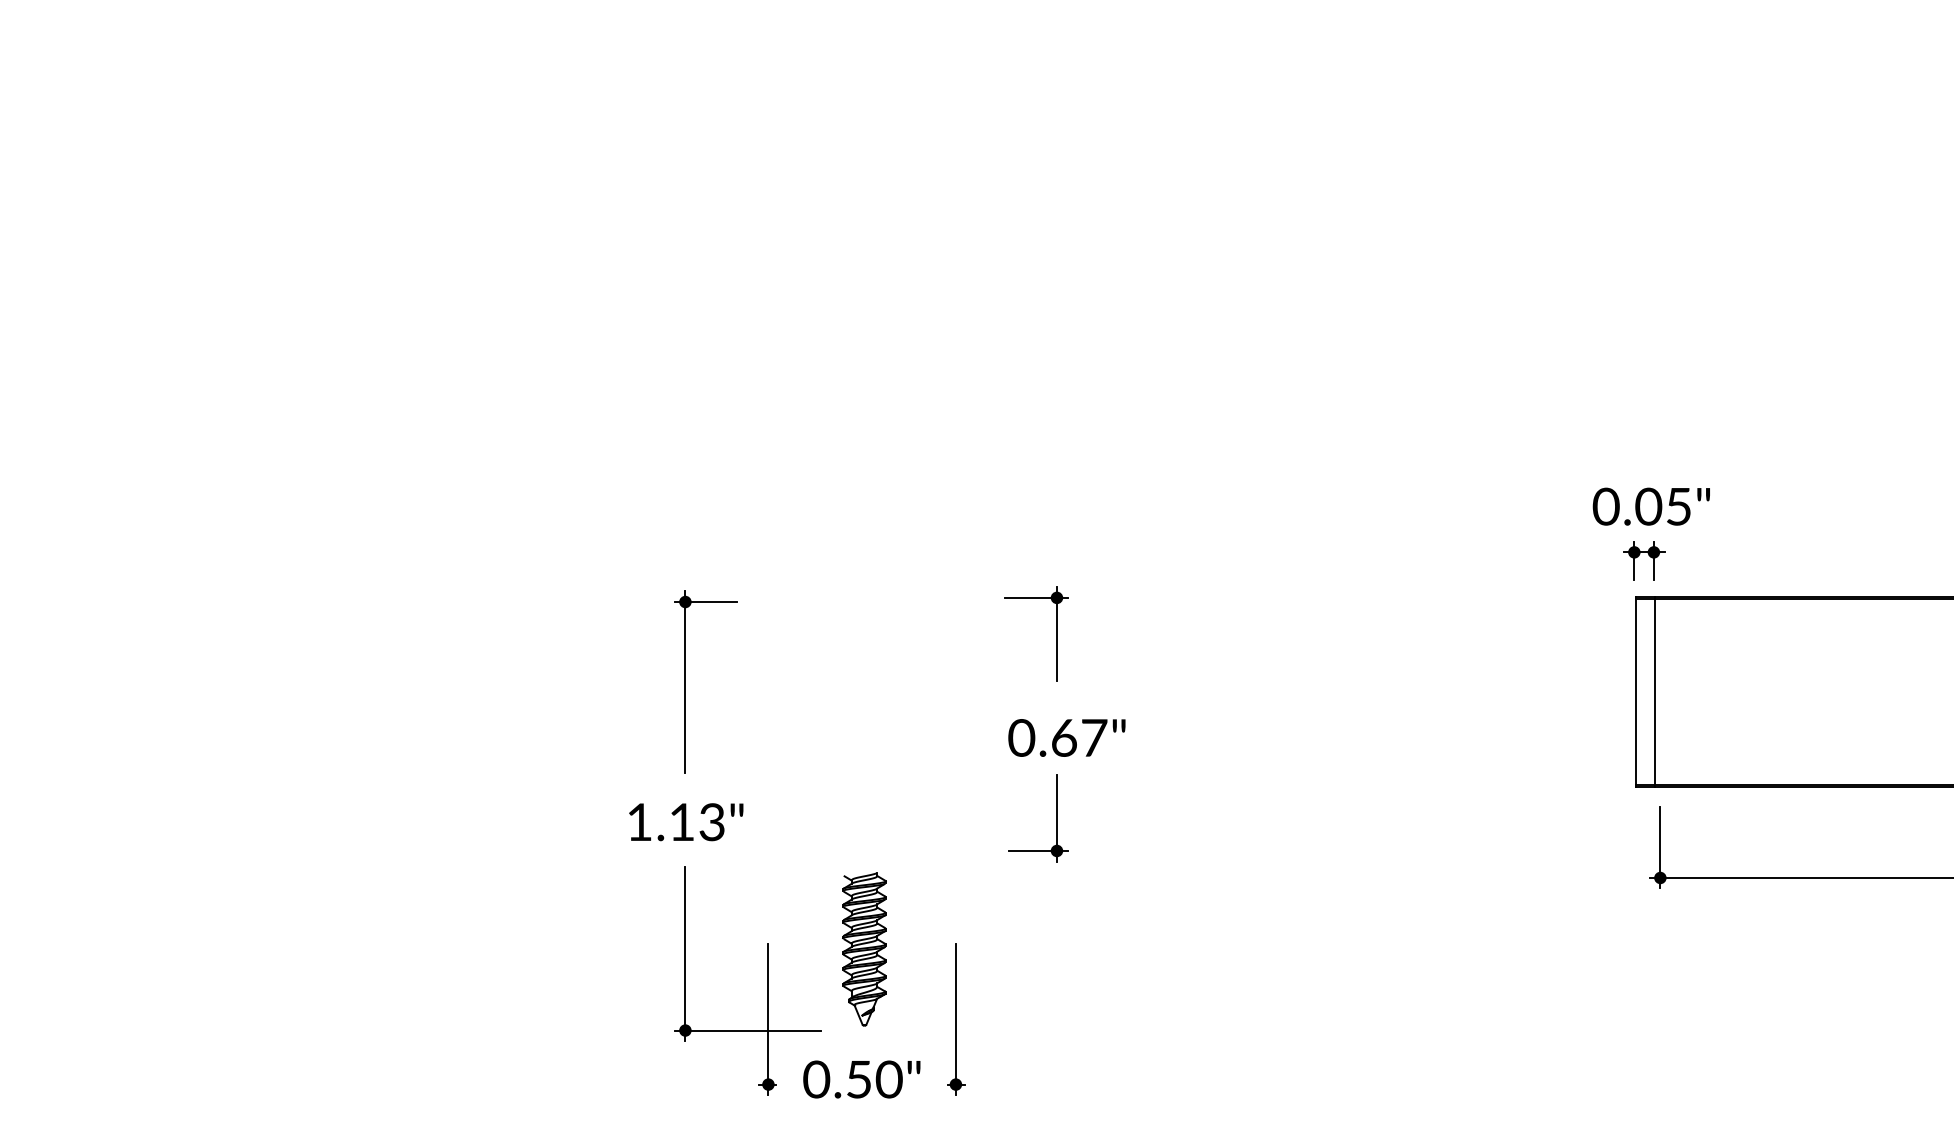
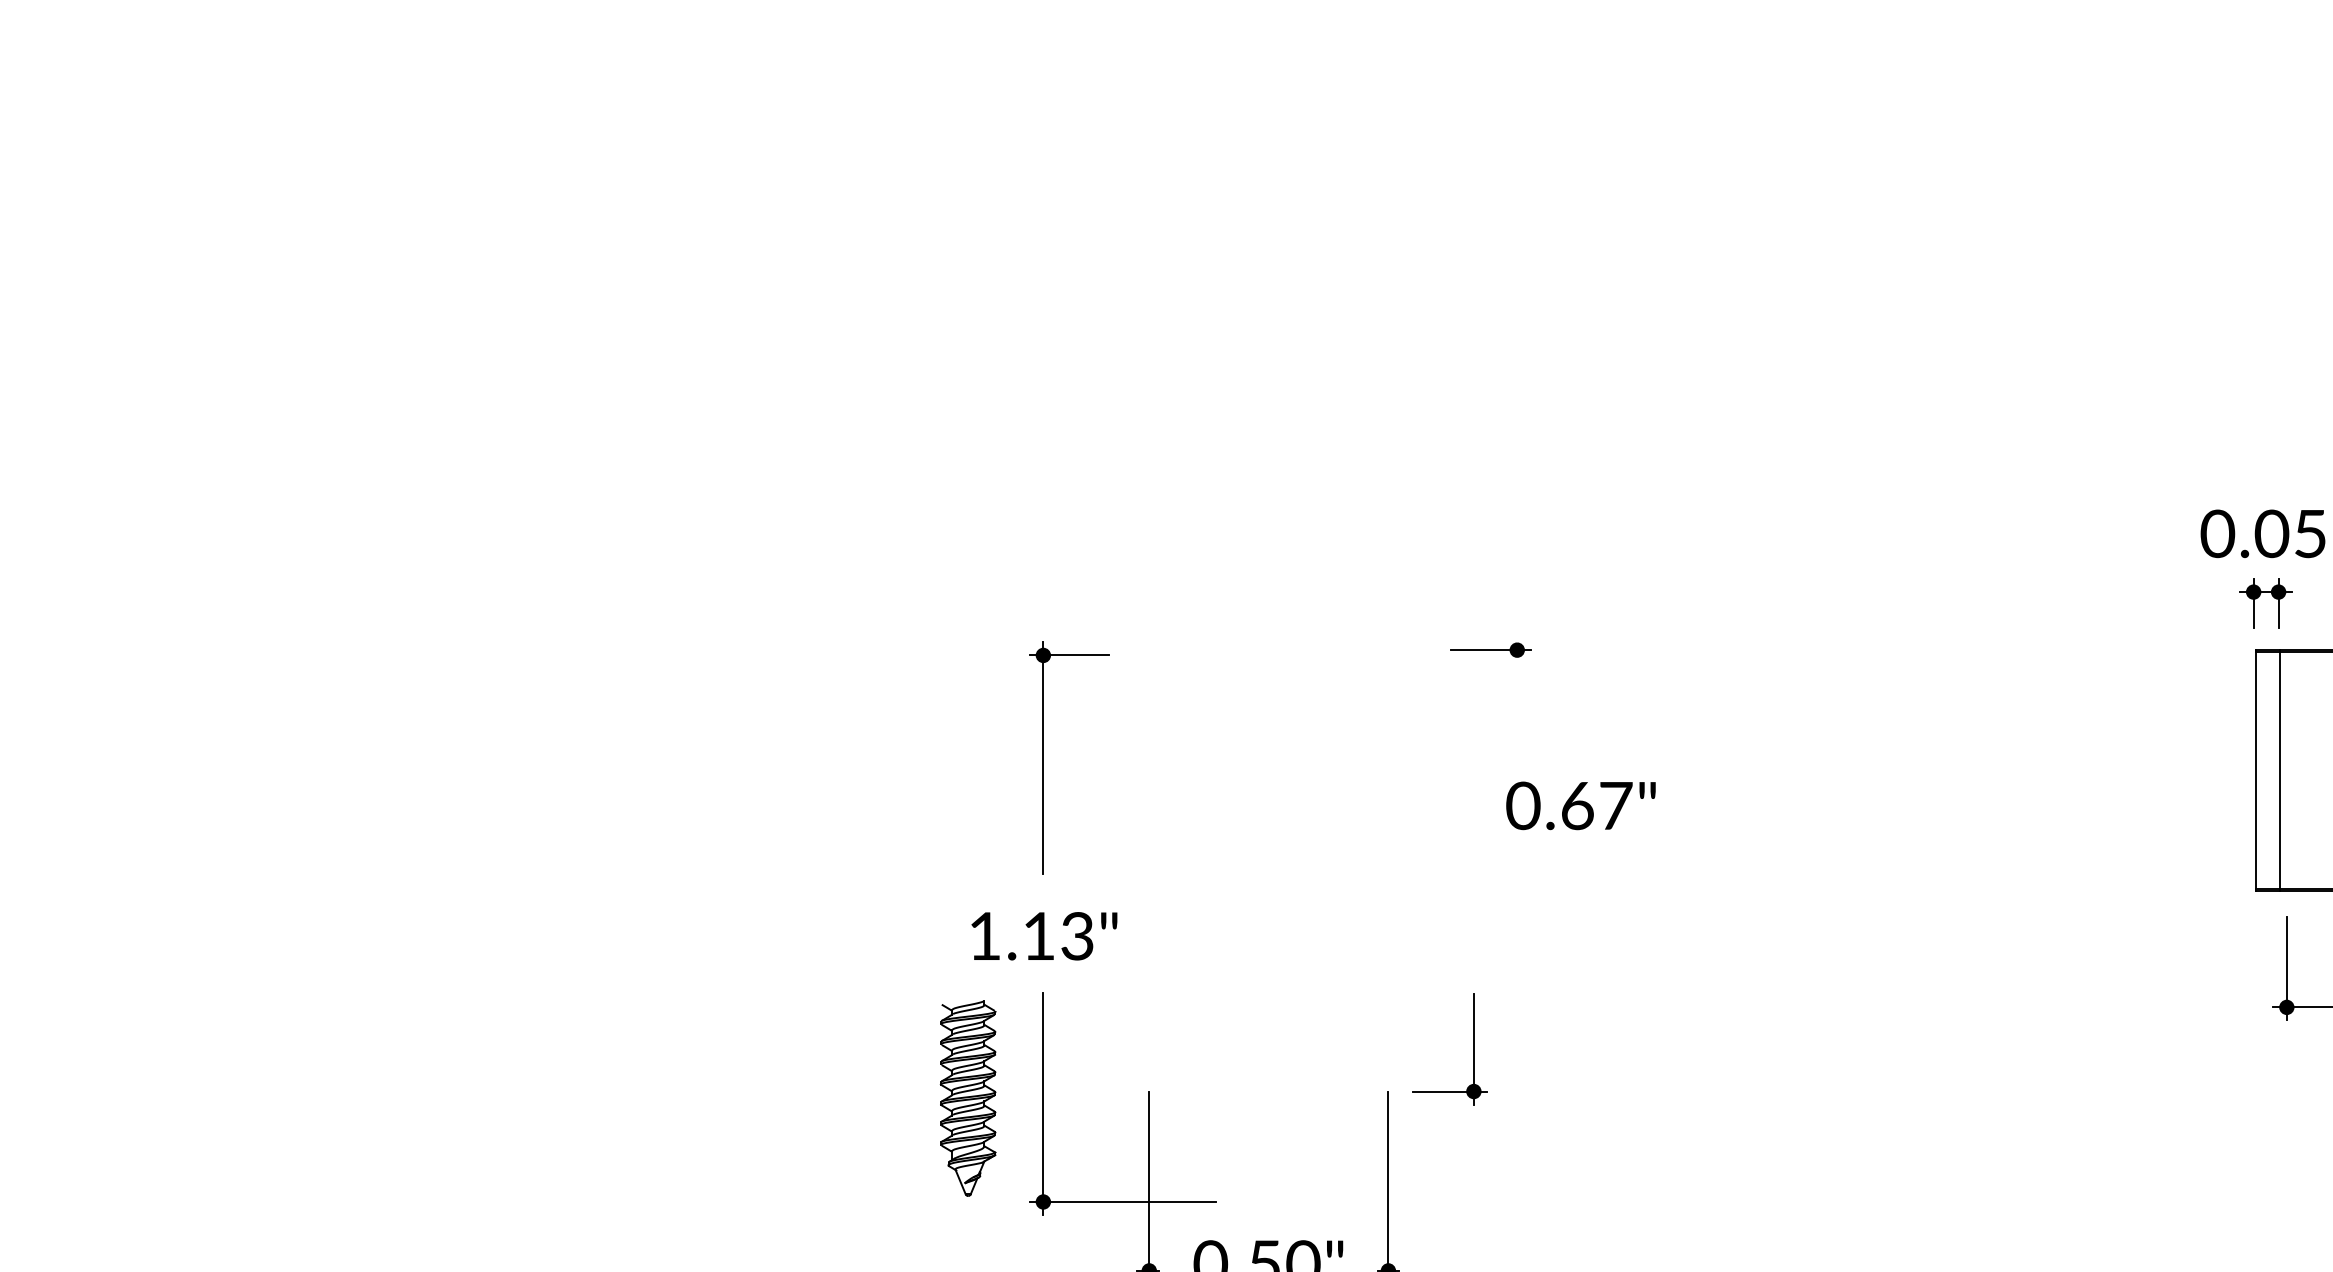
line: (1056, 634) -> (1516, 696), removed
text: (1066, 737) -> (1580, 805), moved
part: (1056, 818) -> (1473, 1050), moved
part: (864, 949) -> (968, 1098), moved

